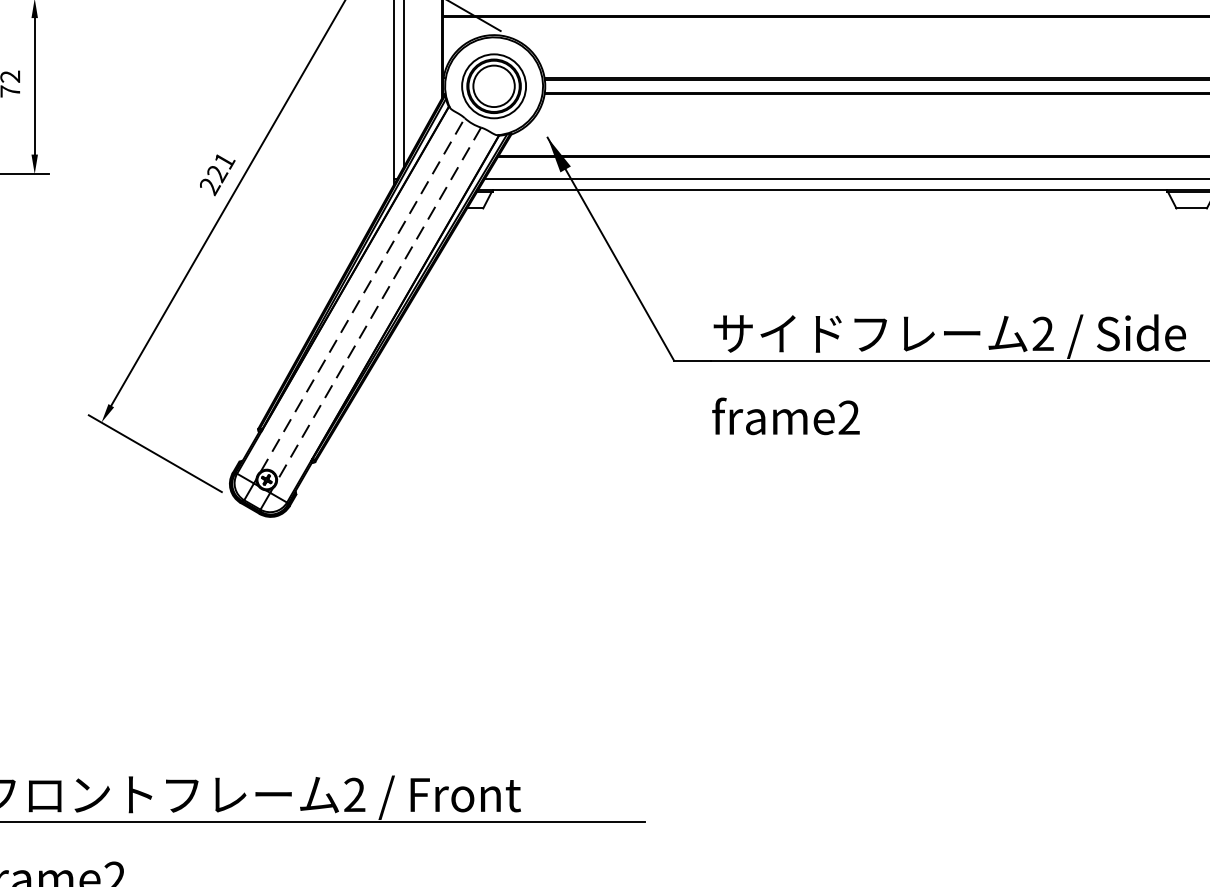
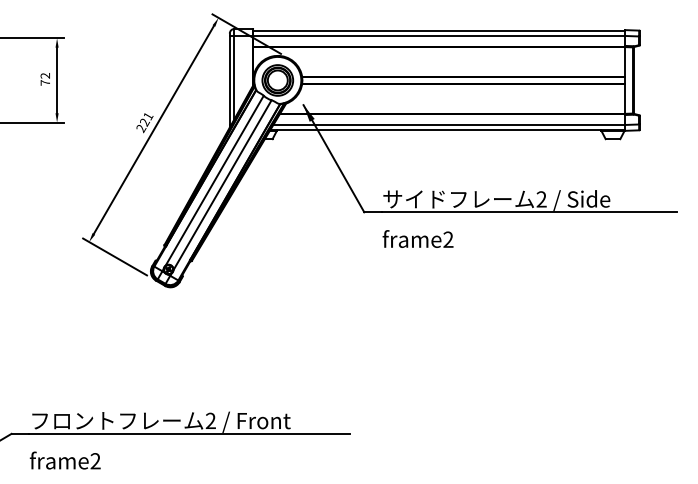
line: (364, 294) -> (215, 180), dashed -> solid
line: (378, 304) -> (222, 185), dashed -> solid

